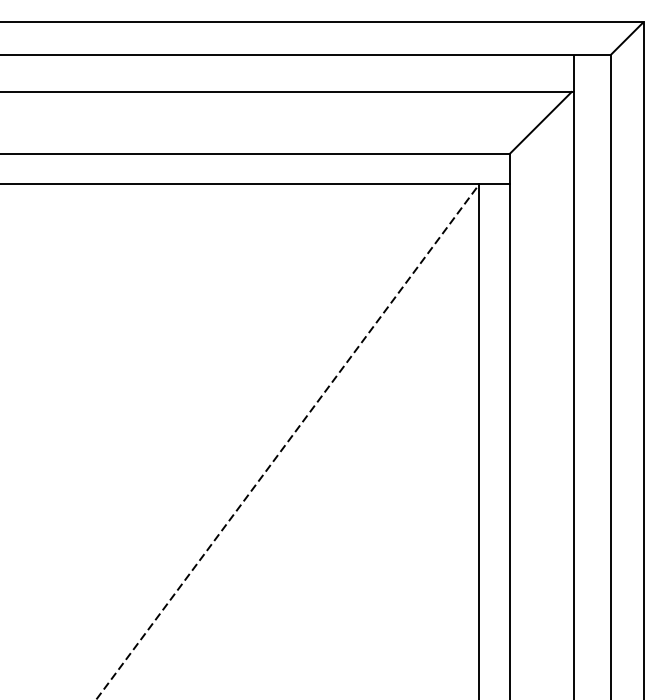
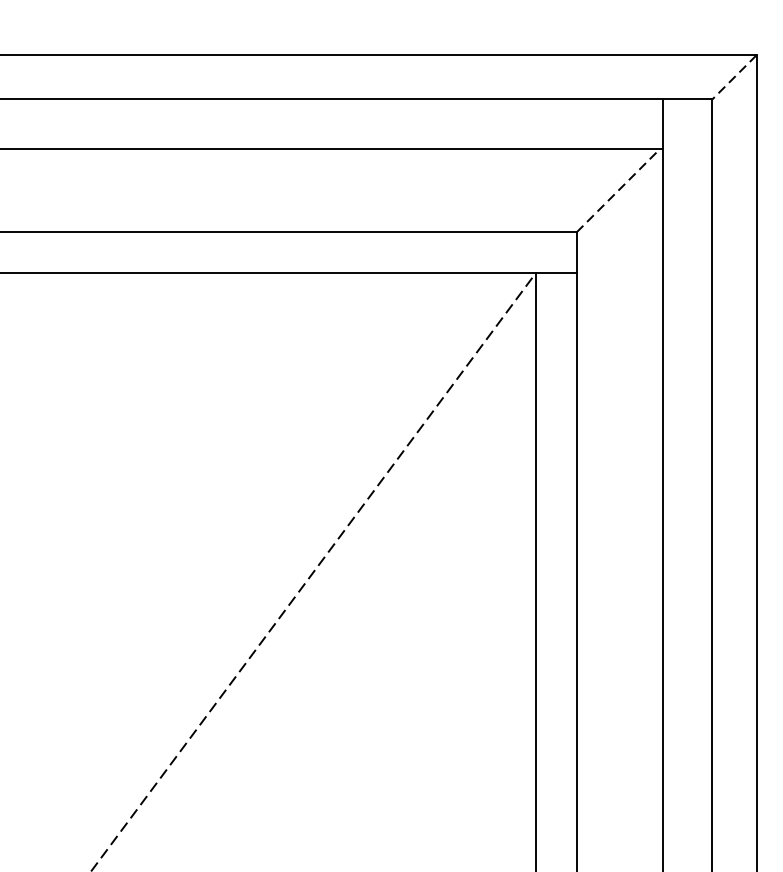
line: (626, 38) -> (733, 77), solid -> dashed
line: (540, 122) -> (617, 190), solid -> dashed

